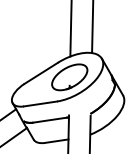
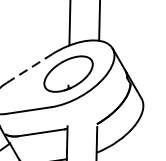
line: (41, 73) -> (29, 68), solid -> dashed

